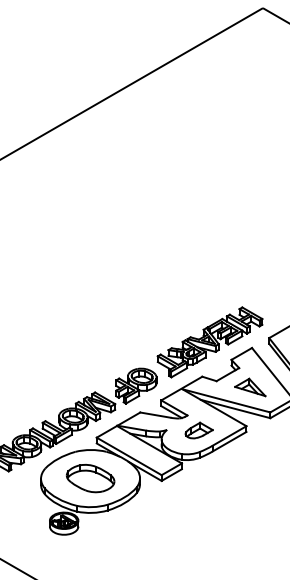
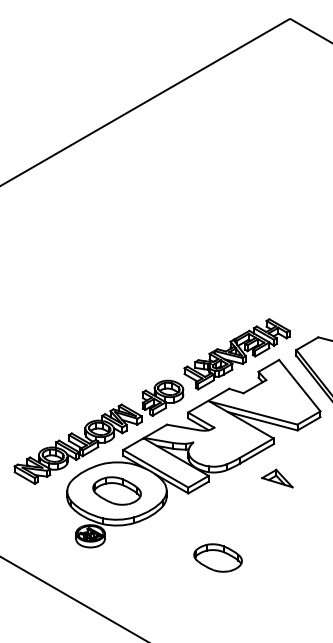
part: (250, 387) -> (277, 478), moved
part: (198, 430) -> (225, 442), removed
part: (190, 544) -> (217, 557), added

